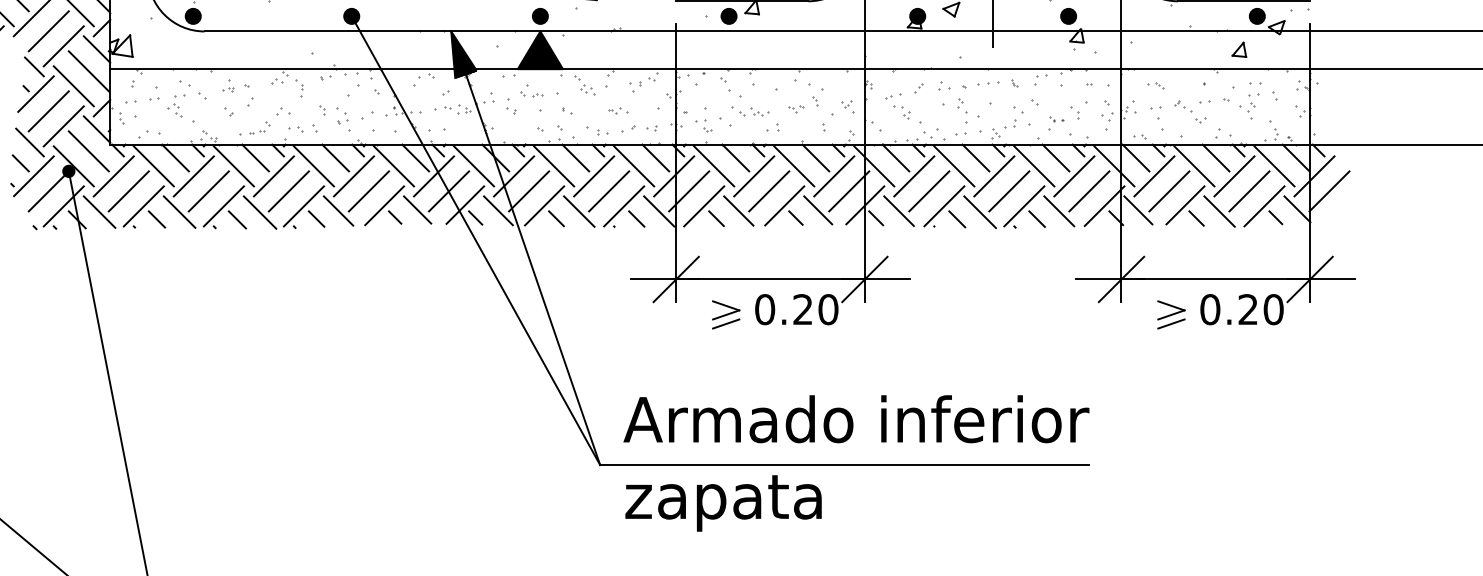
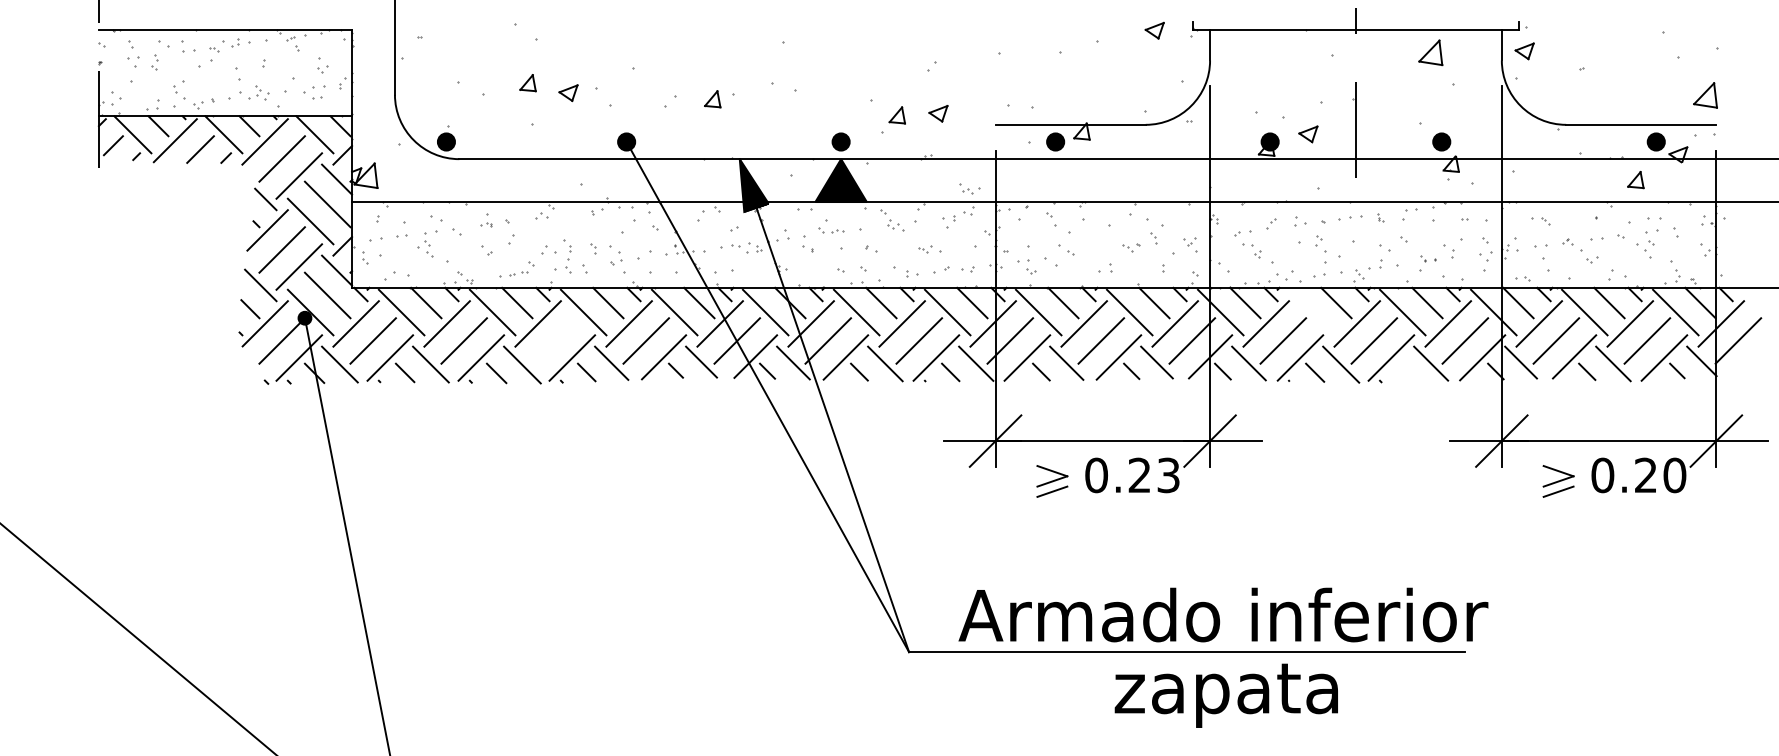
part: (299, 88) -> (567, 249), moved
part: (759, 111) -> (969, 188), moved
line: (954, 166) -> (1311, 312), removed
line: (288, 190) -> (554, 340), removed
line: (1036, 219) -> (1405, 372), removed
text: (828, 309) -> (1168, 475), 0.20 -> 0.23
text: (856, 418) -> (1223, 614), moved
text: (722, 503) -> (1225, 695), moved

